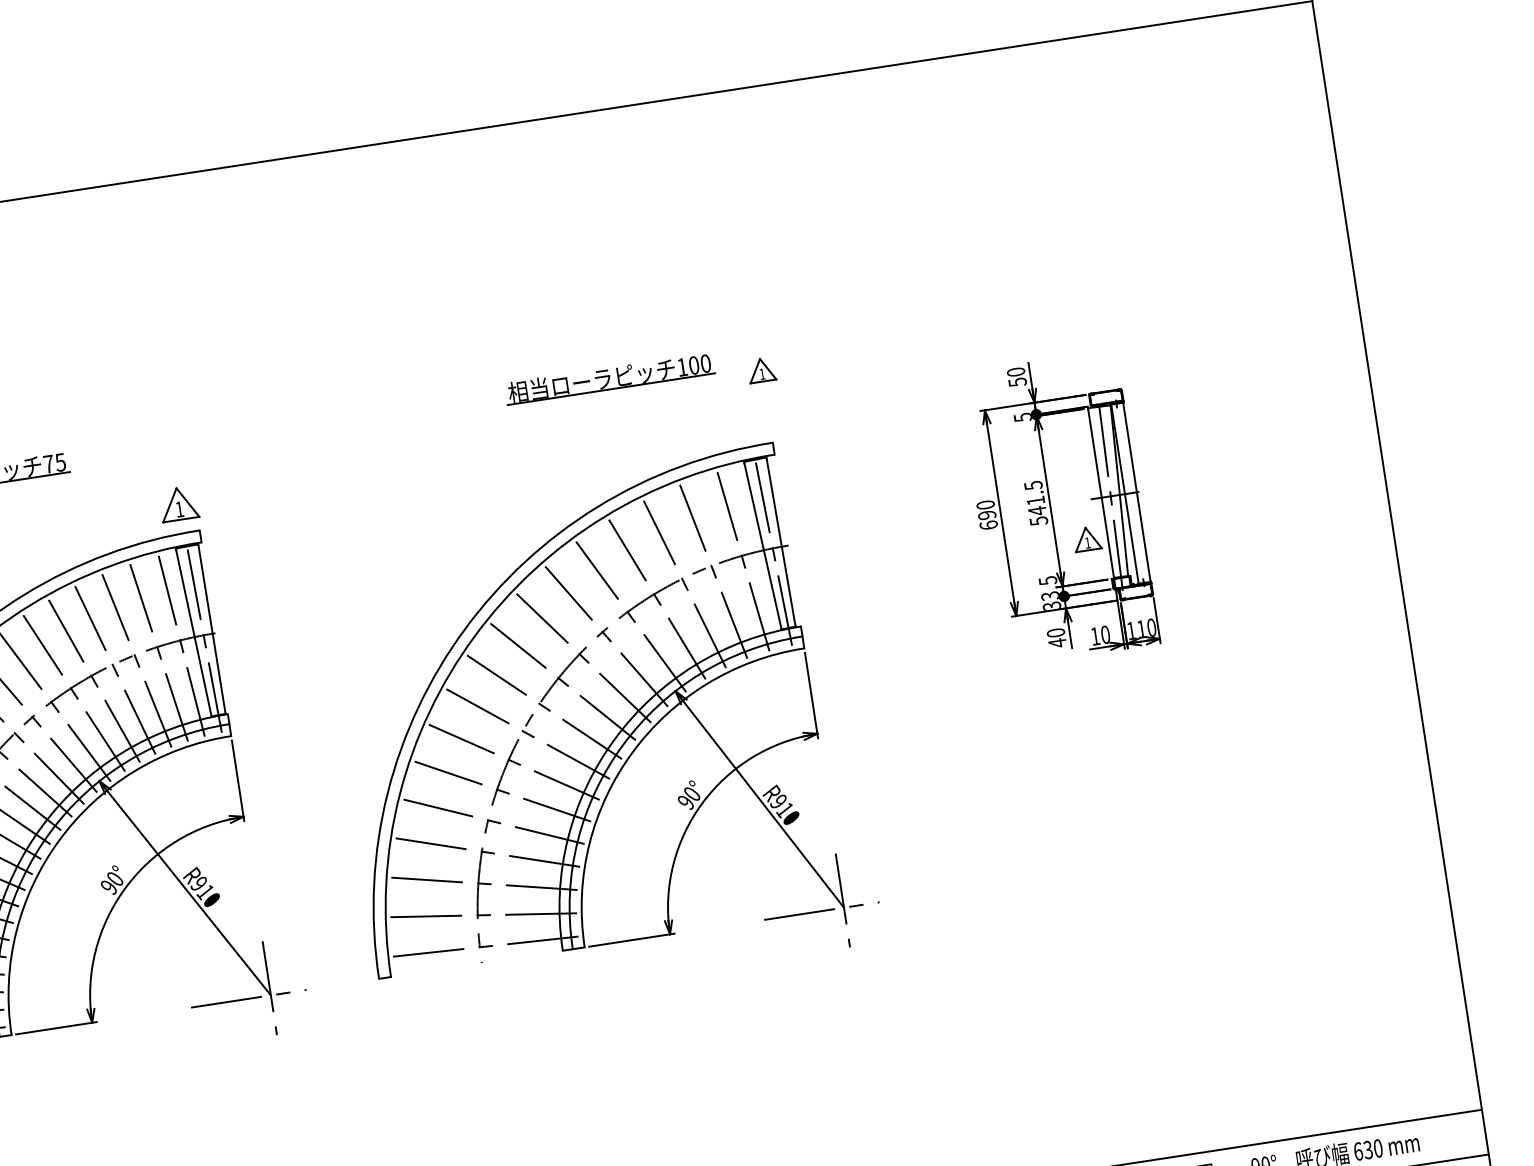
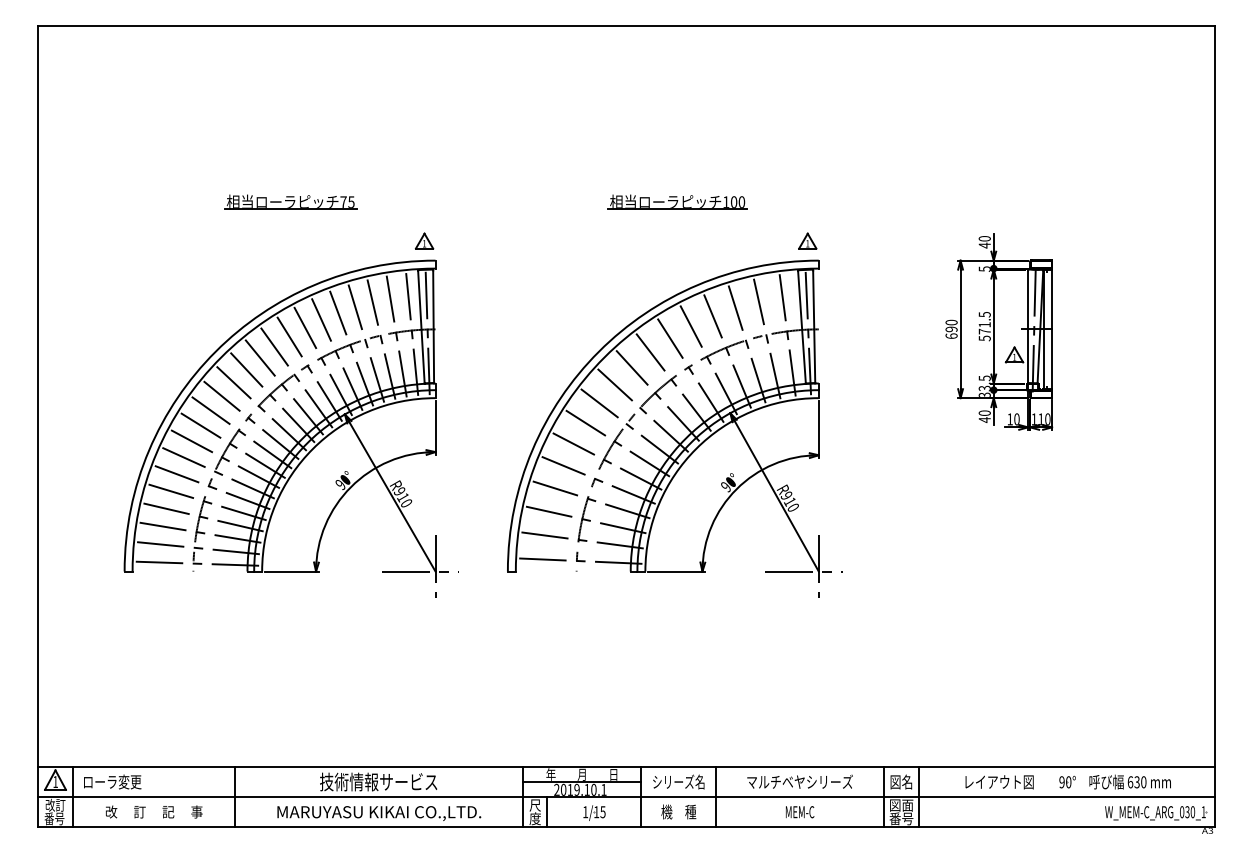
part: (761, 369) -> (807, 240), moved
part: (609, 377) -> (677, 201), moved
text: (1017, 382) -> (984, 245), 50 -> 40
part: (178, 502) -> (424, 240), size x0.71
text: (1036, 510) -> (984, 331), 541.5 -> 571.5

